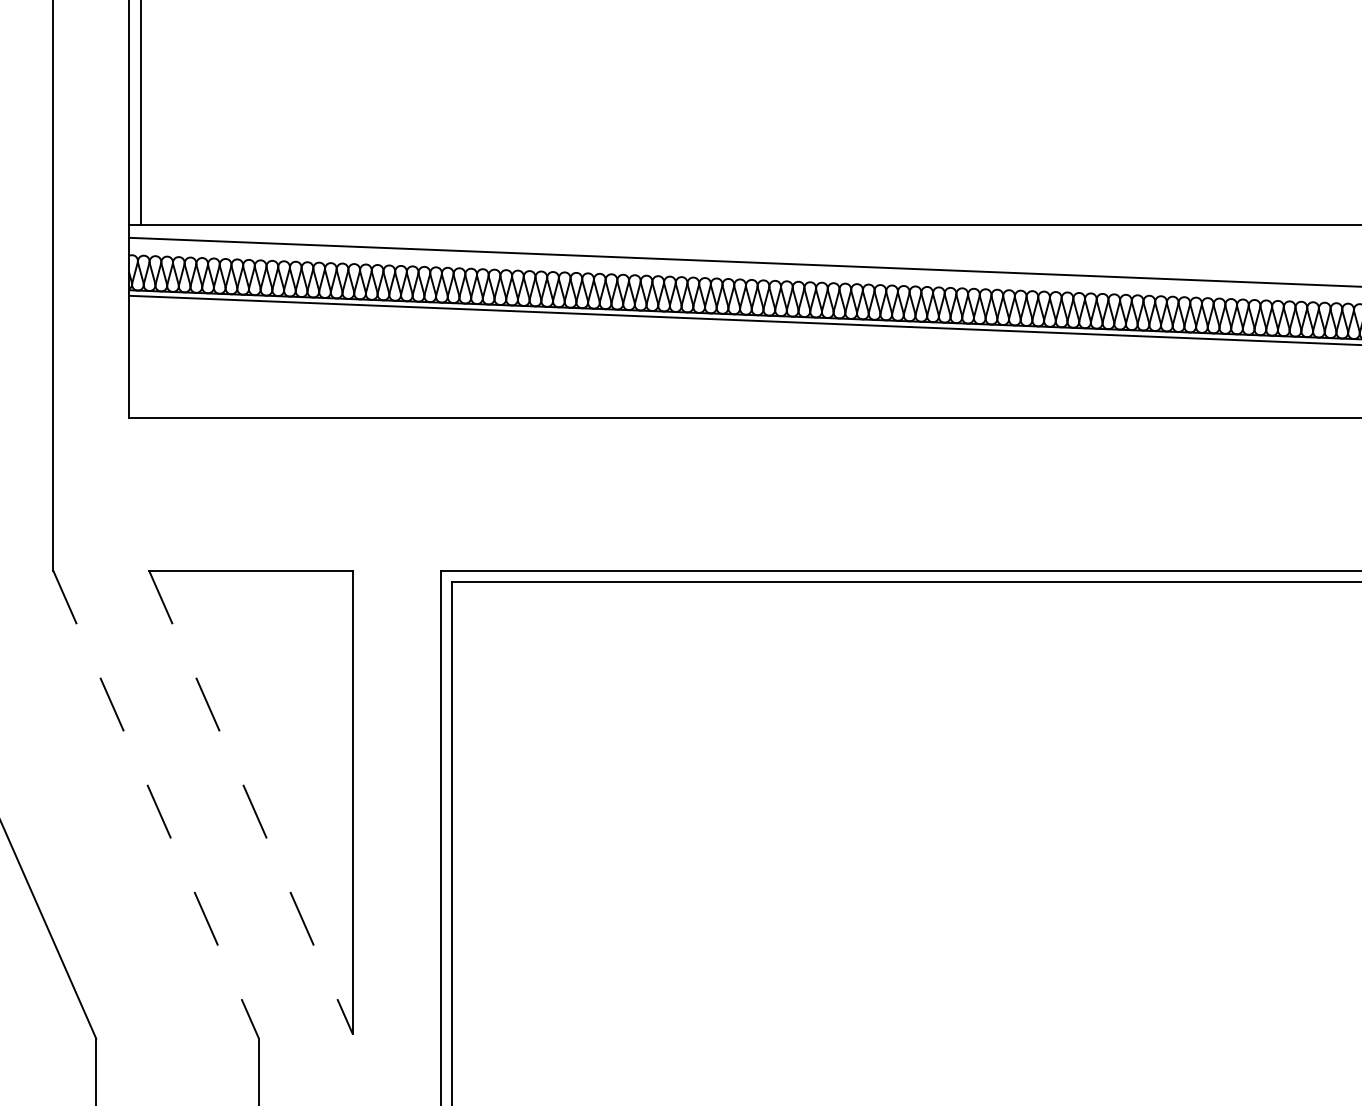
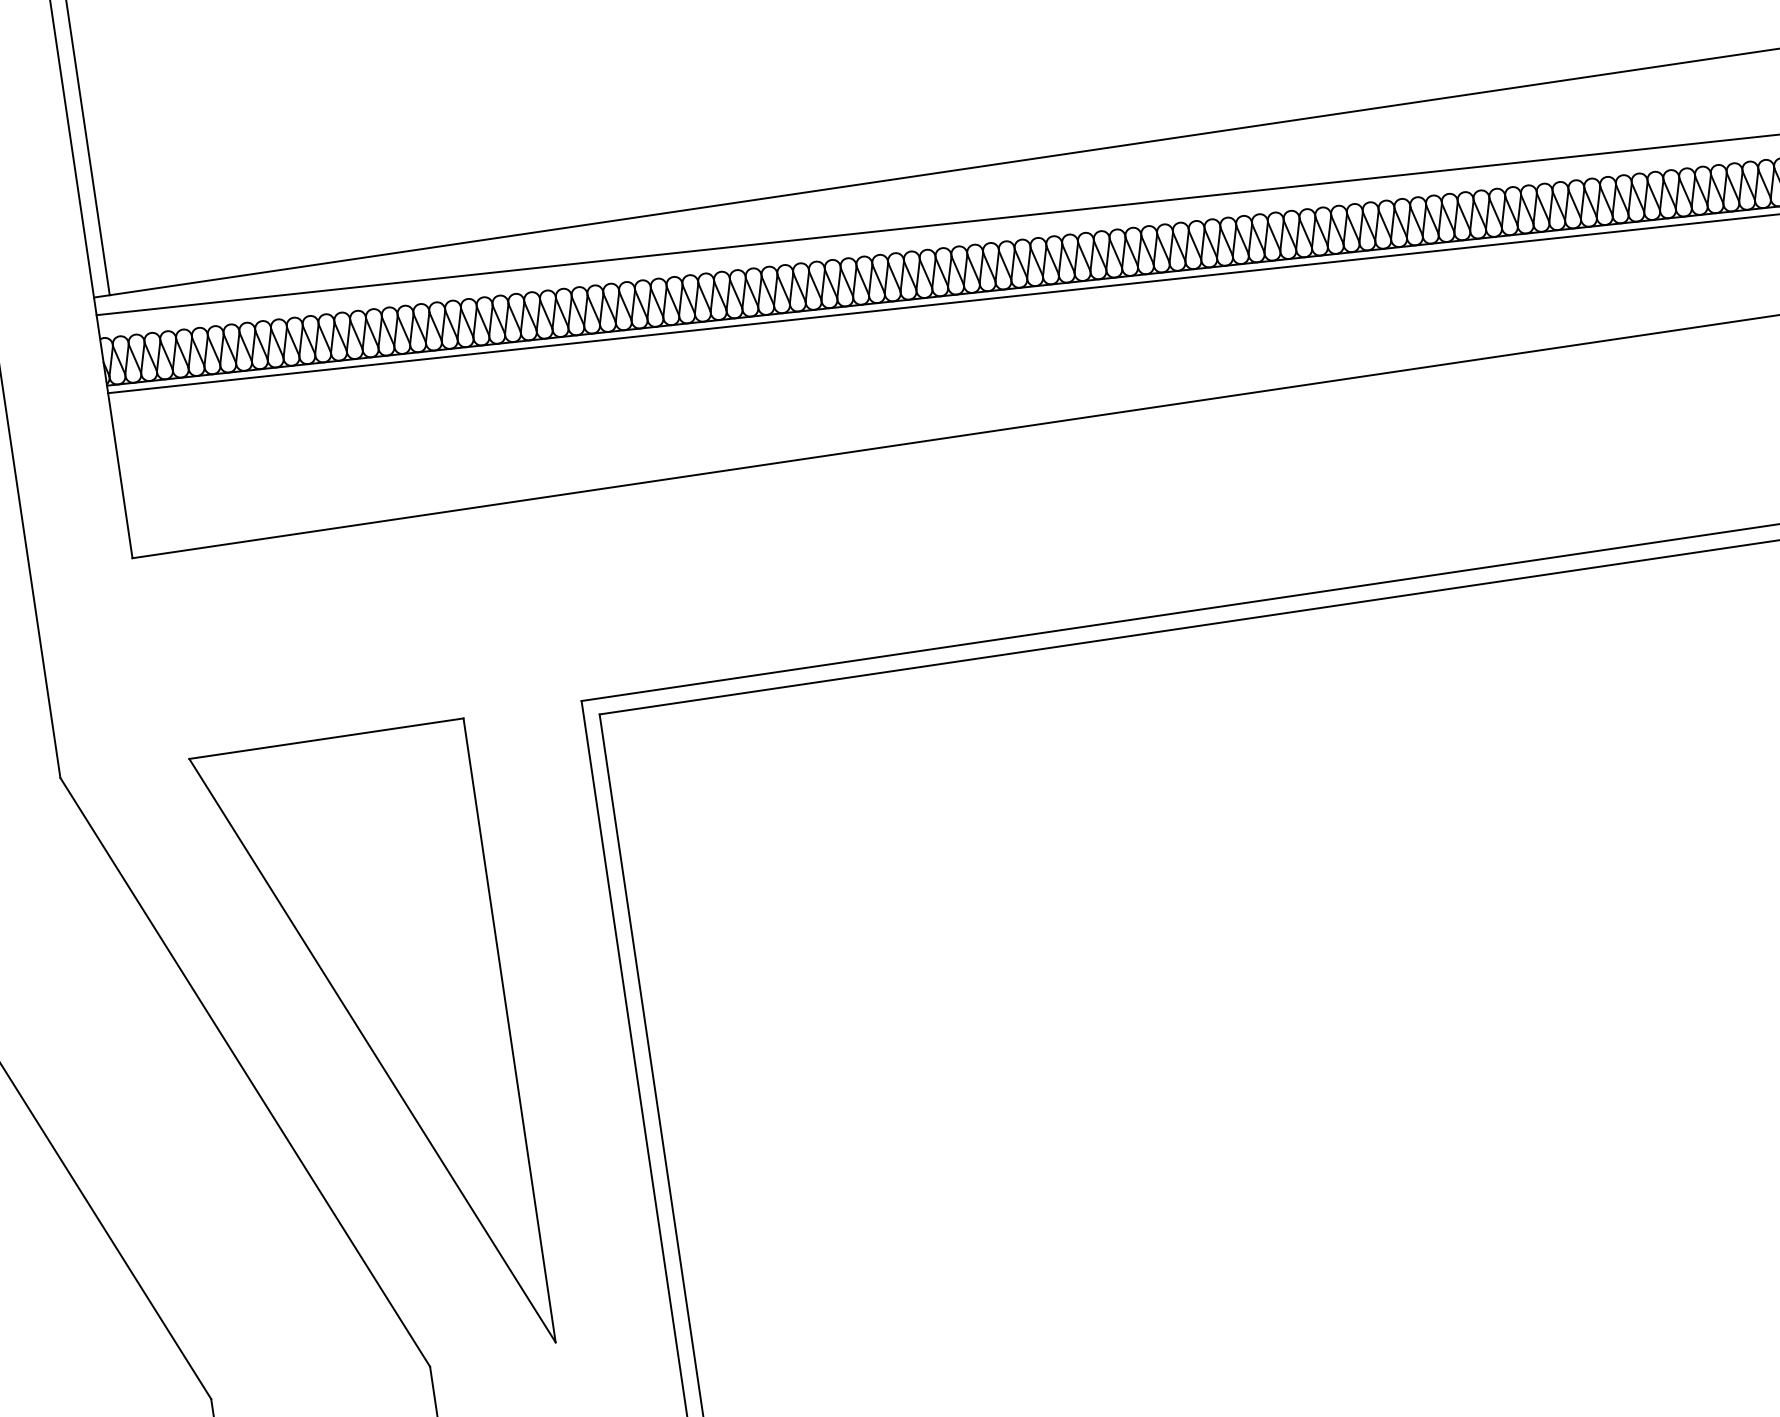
line: (251, 803) -> (373, 1051), dashed -> solid
line: (156, 804) -> (245, 1072), dashed -> solid

